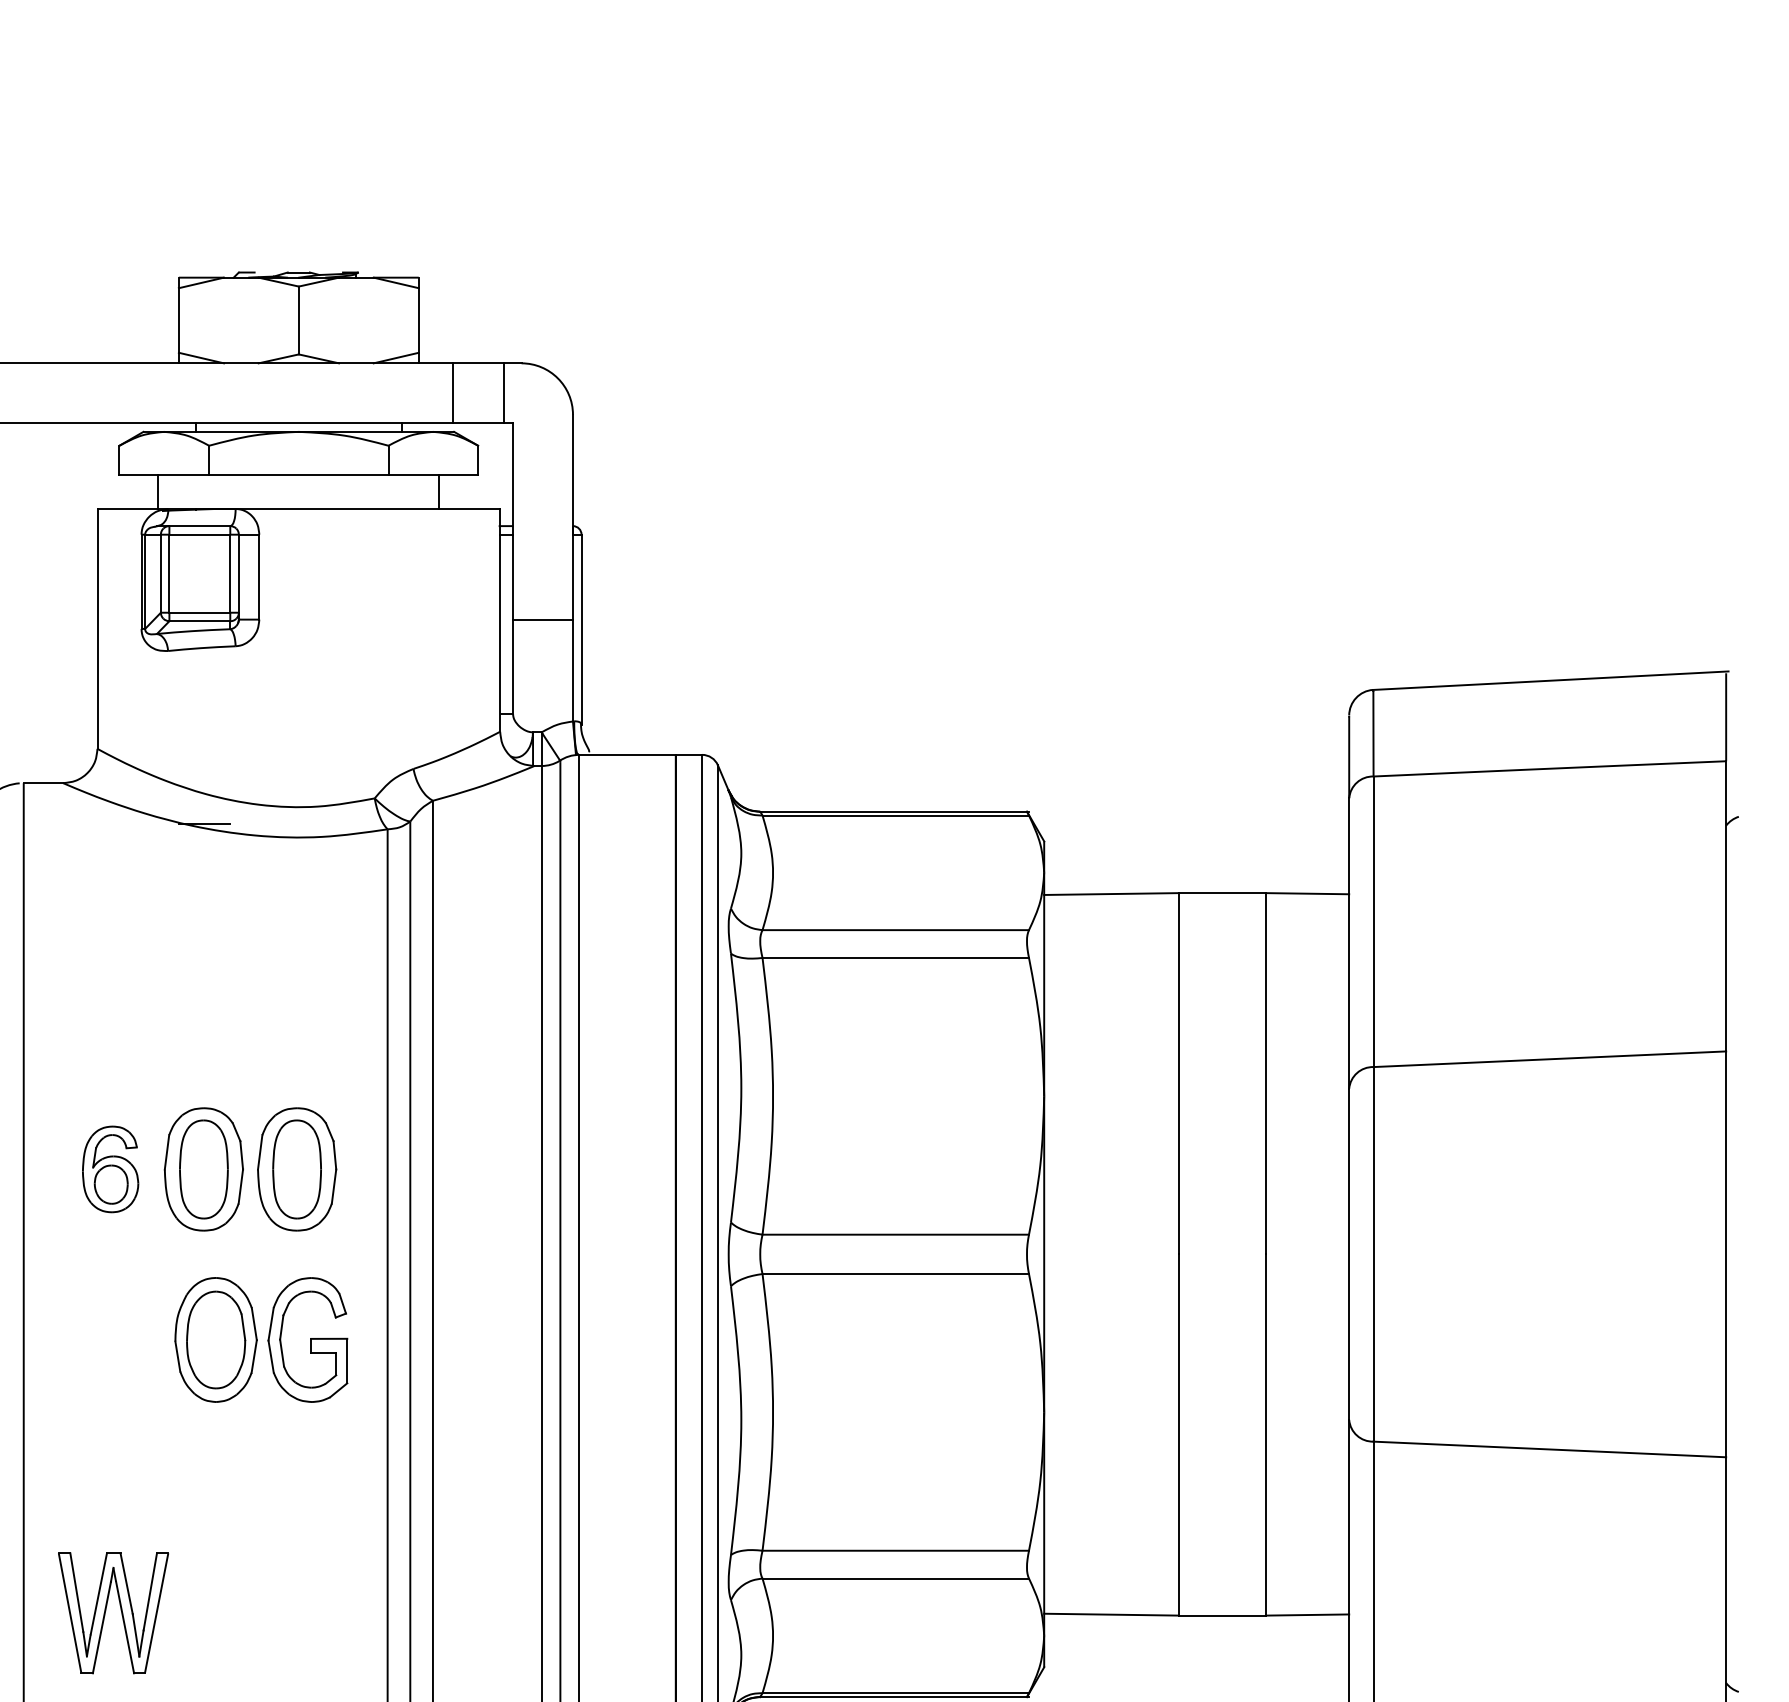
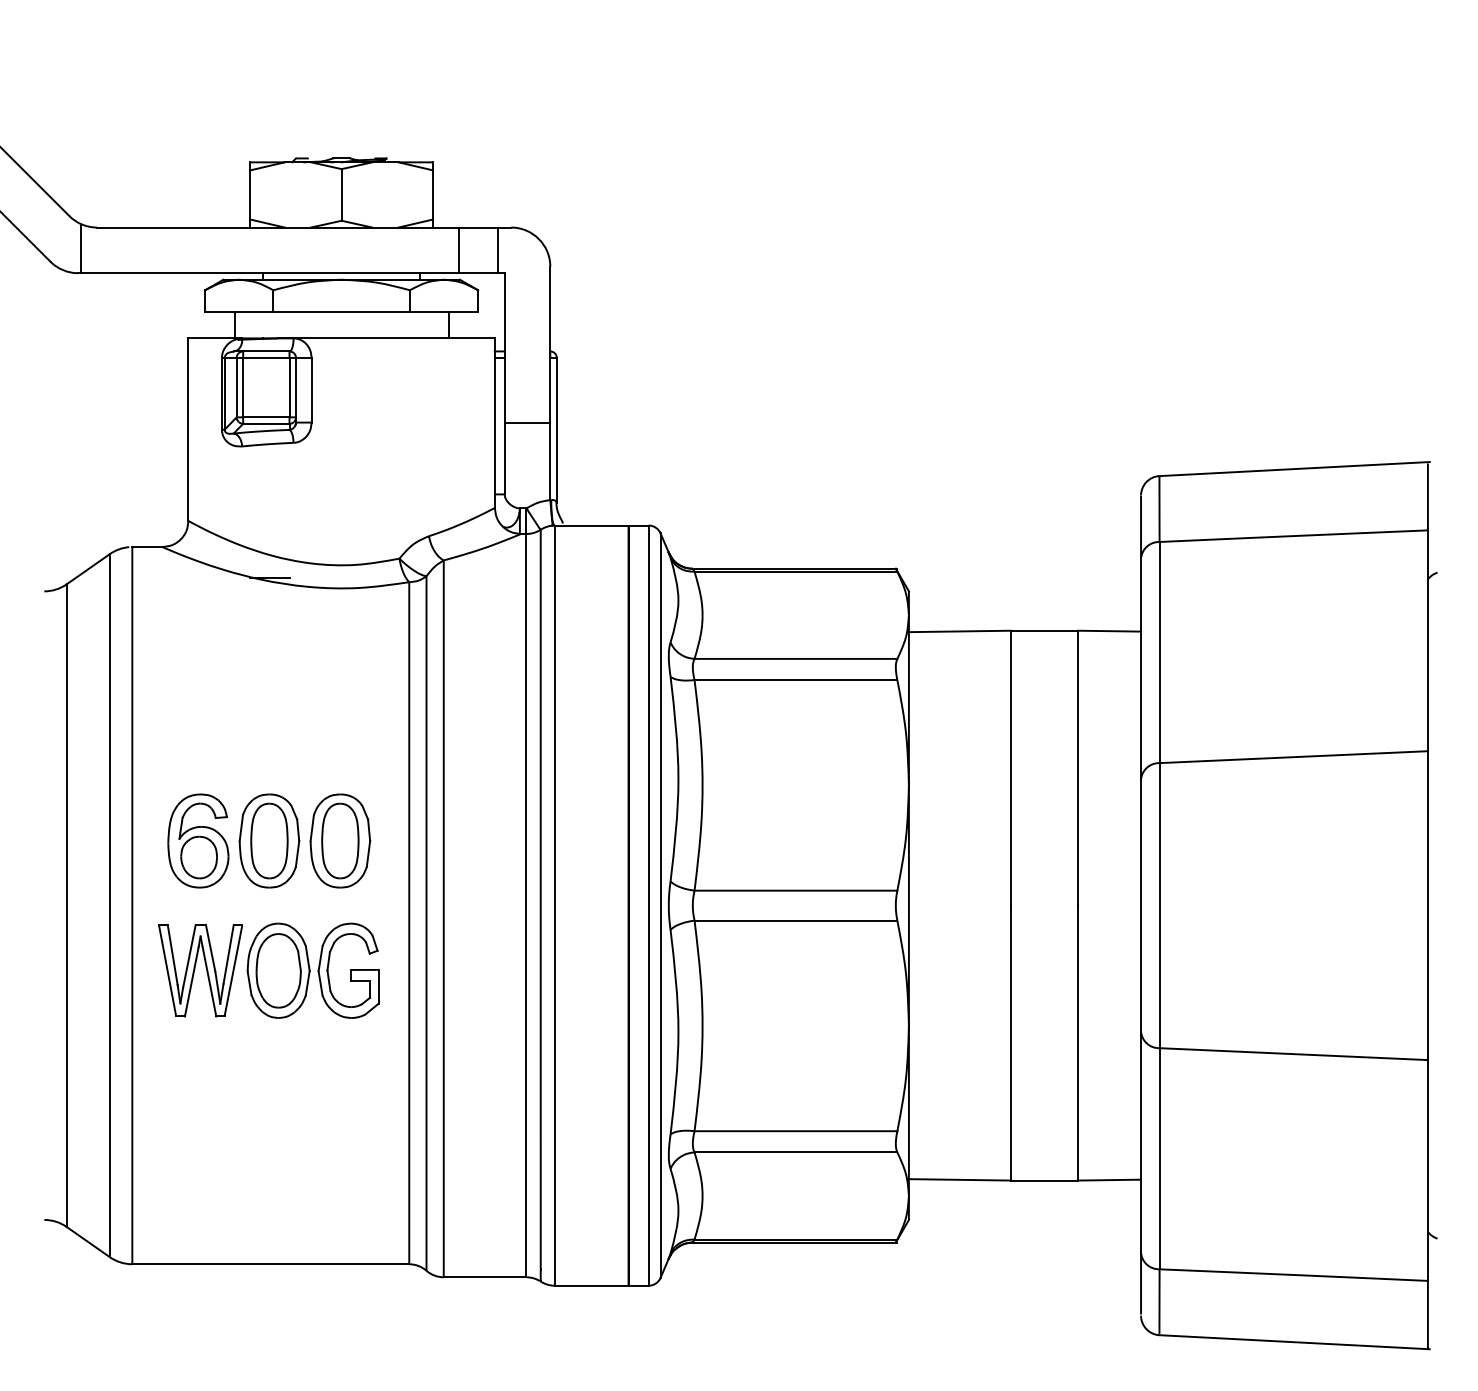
part: (110, 1168) -> (198, 840), size x1.43
part: (113, 1612) -> (200, 970), moved

